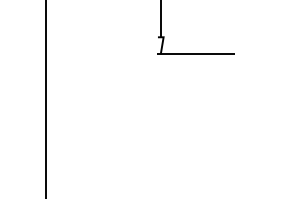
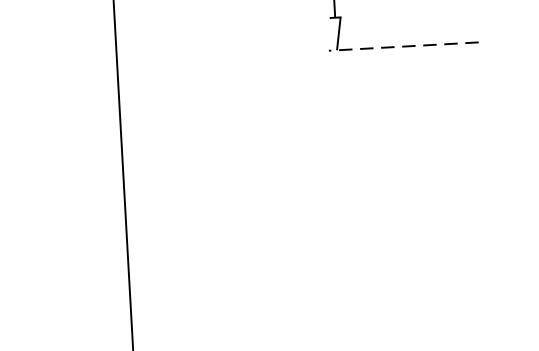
line: (195, 54) -> (403, 46), solid -> dashed

